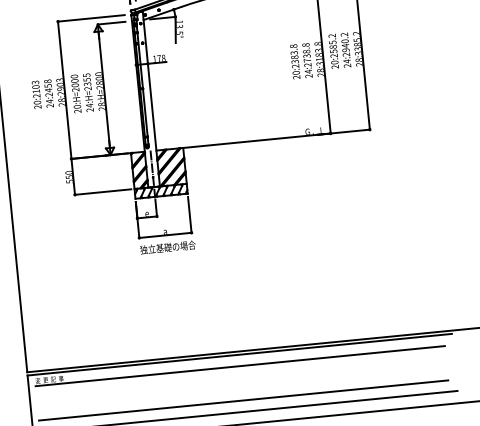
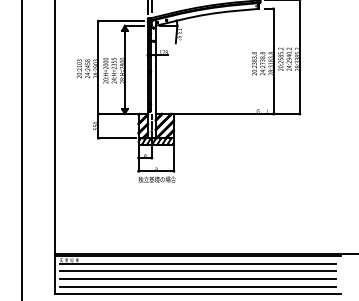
line: (241, 377) -> (197, 271), added
line: (242, 389) -> (197, 279), added

